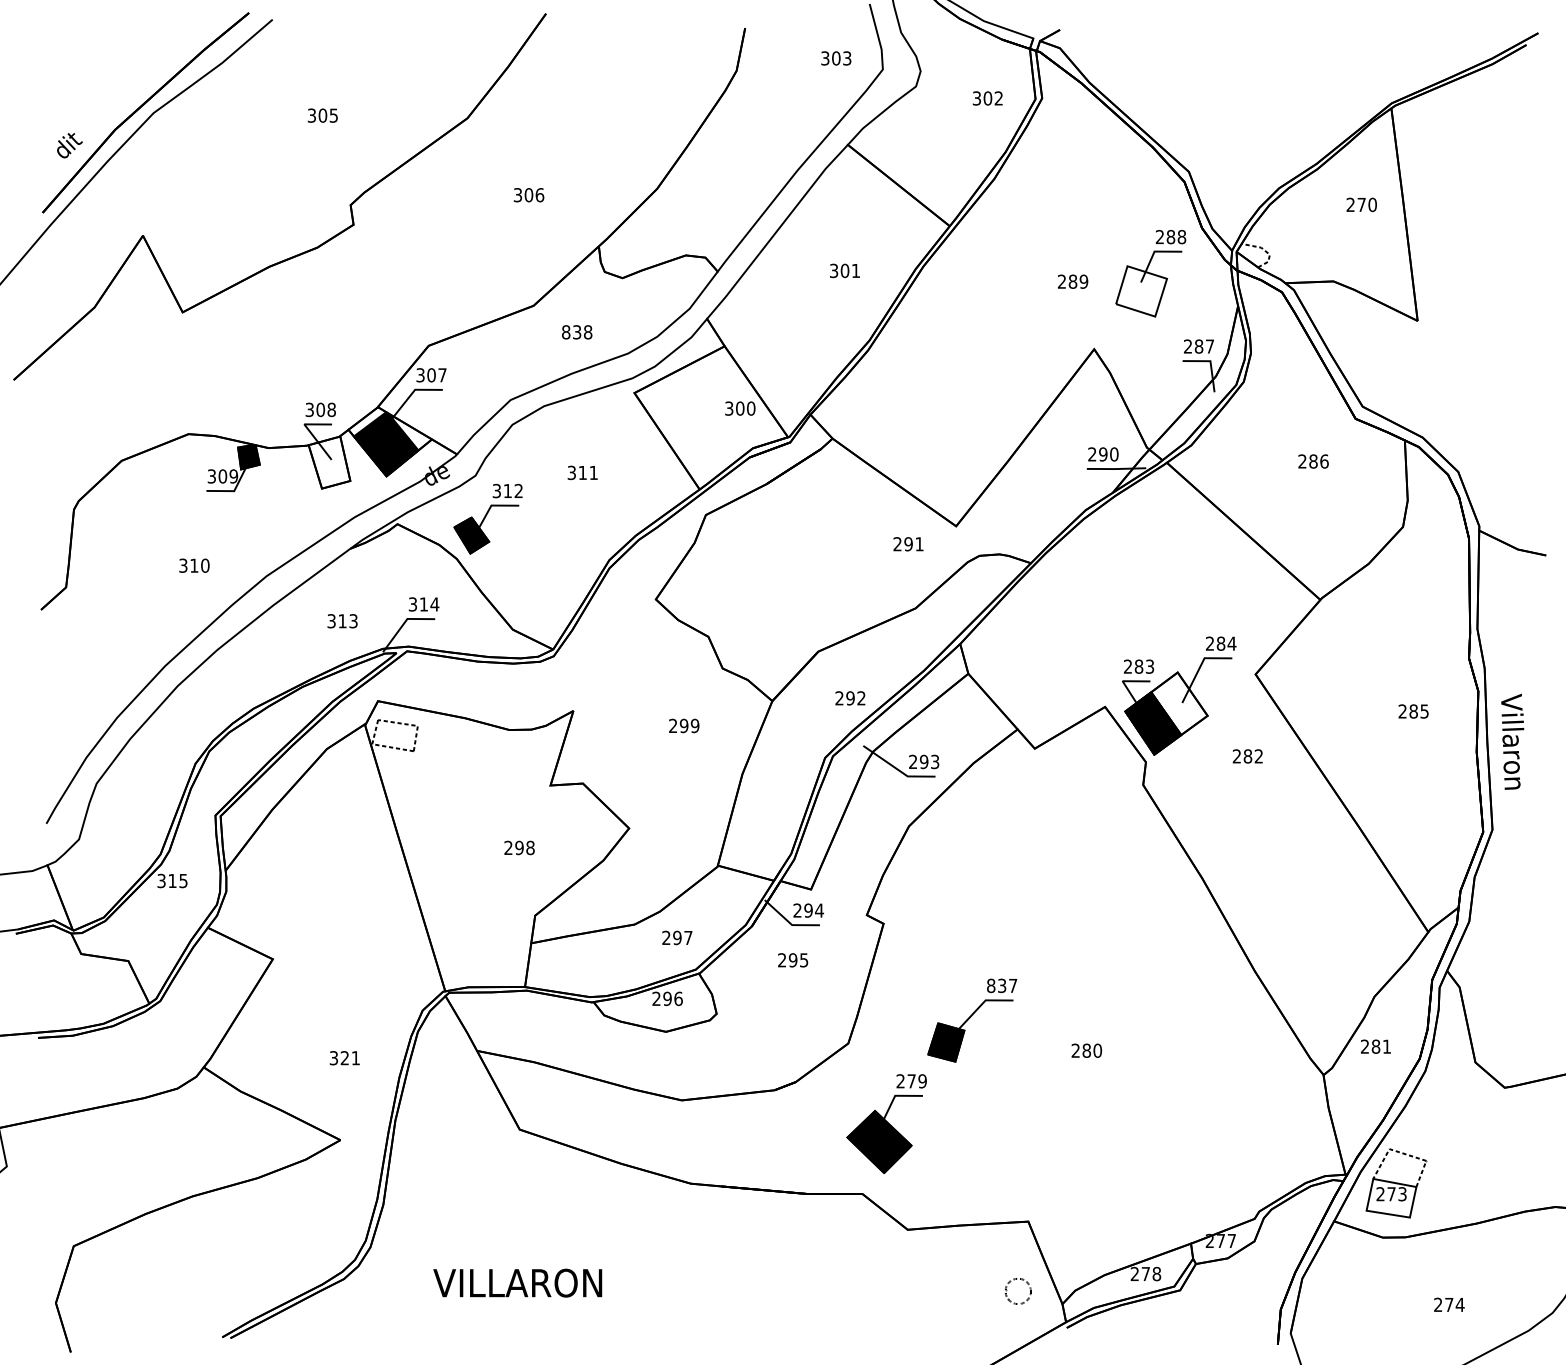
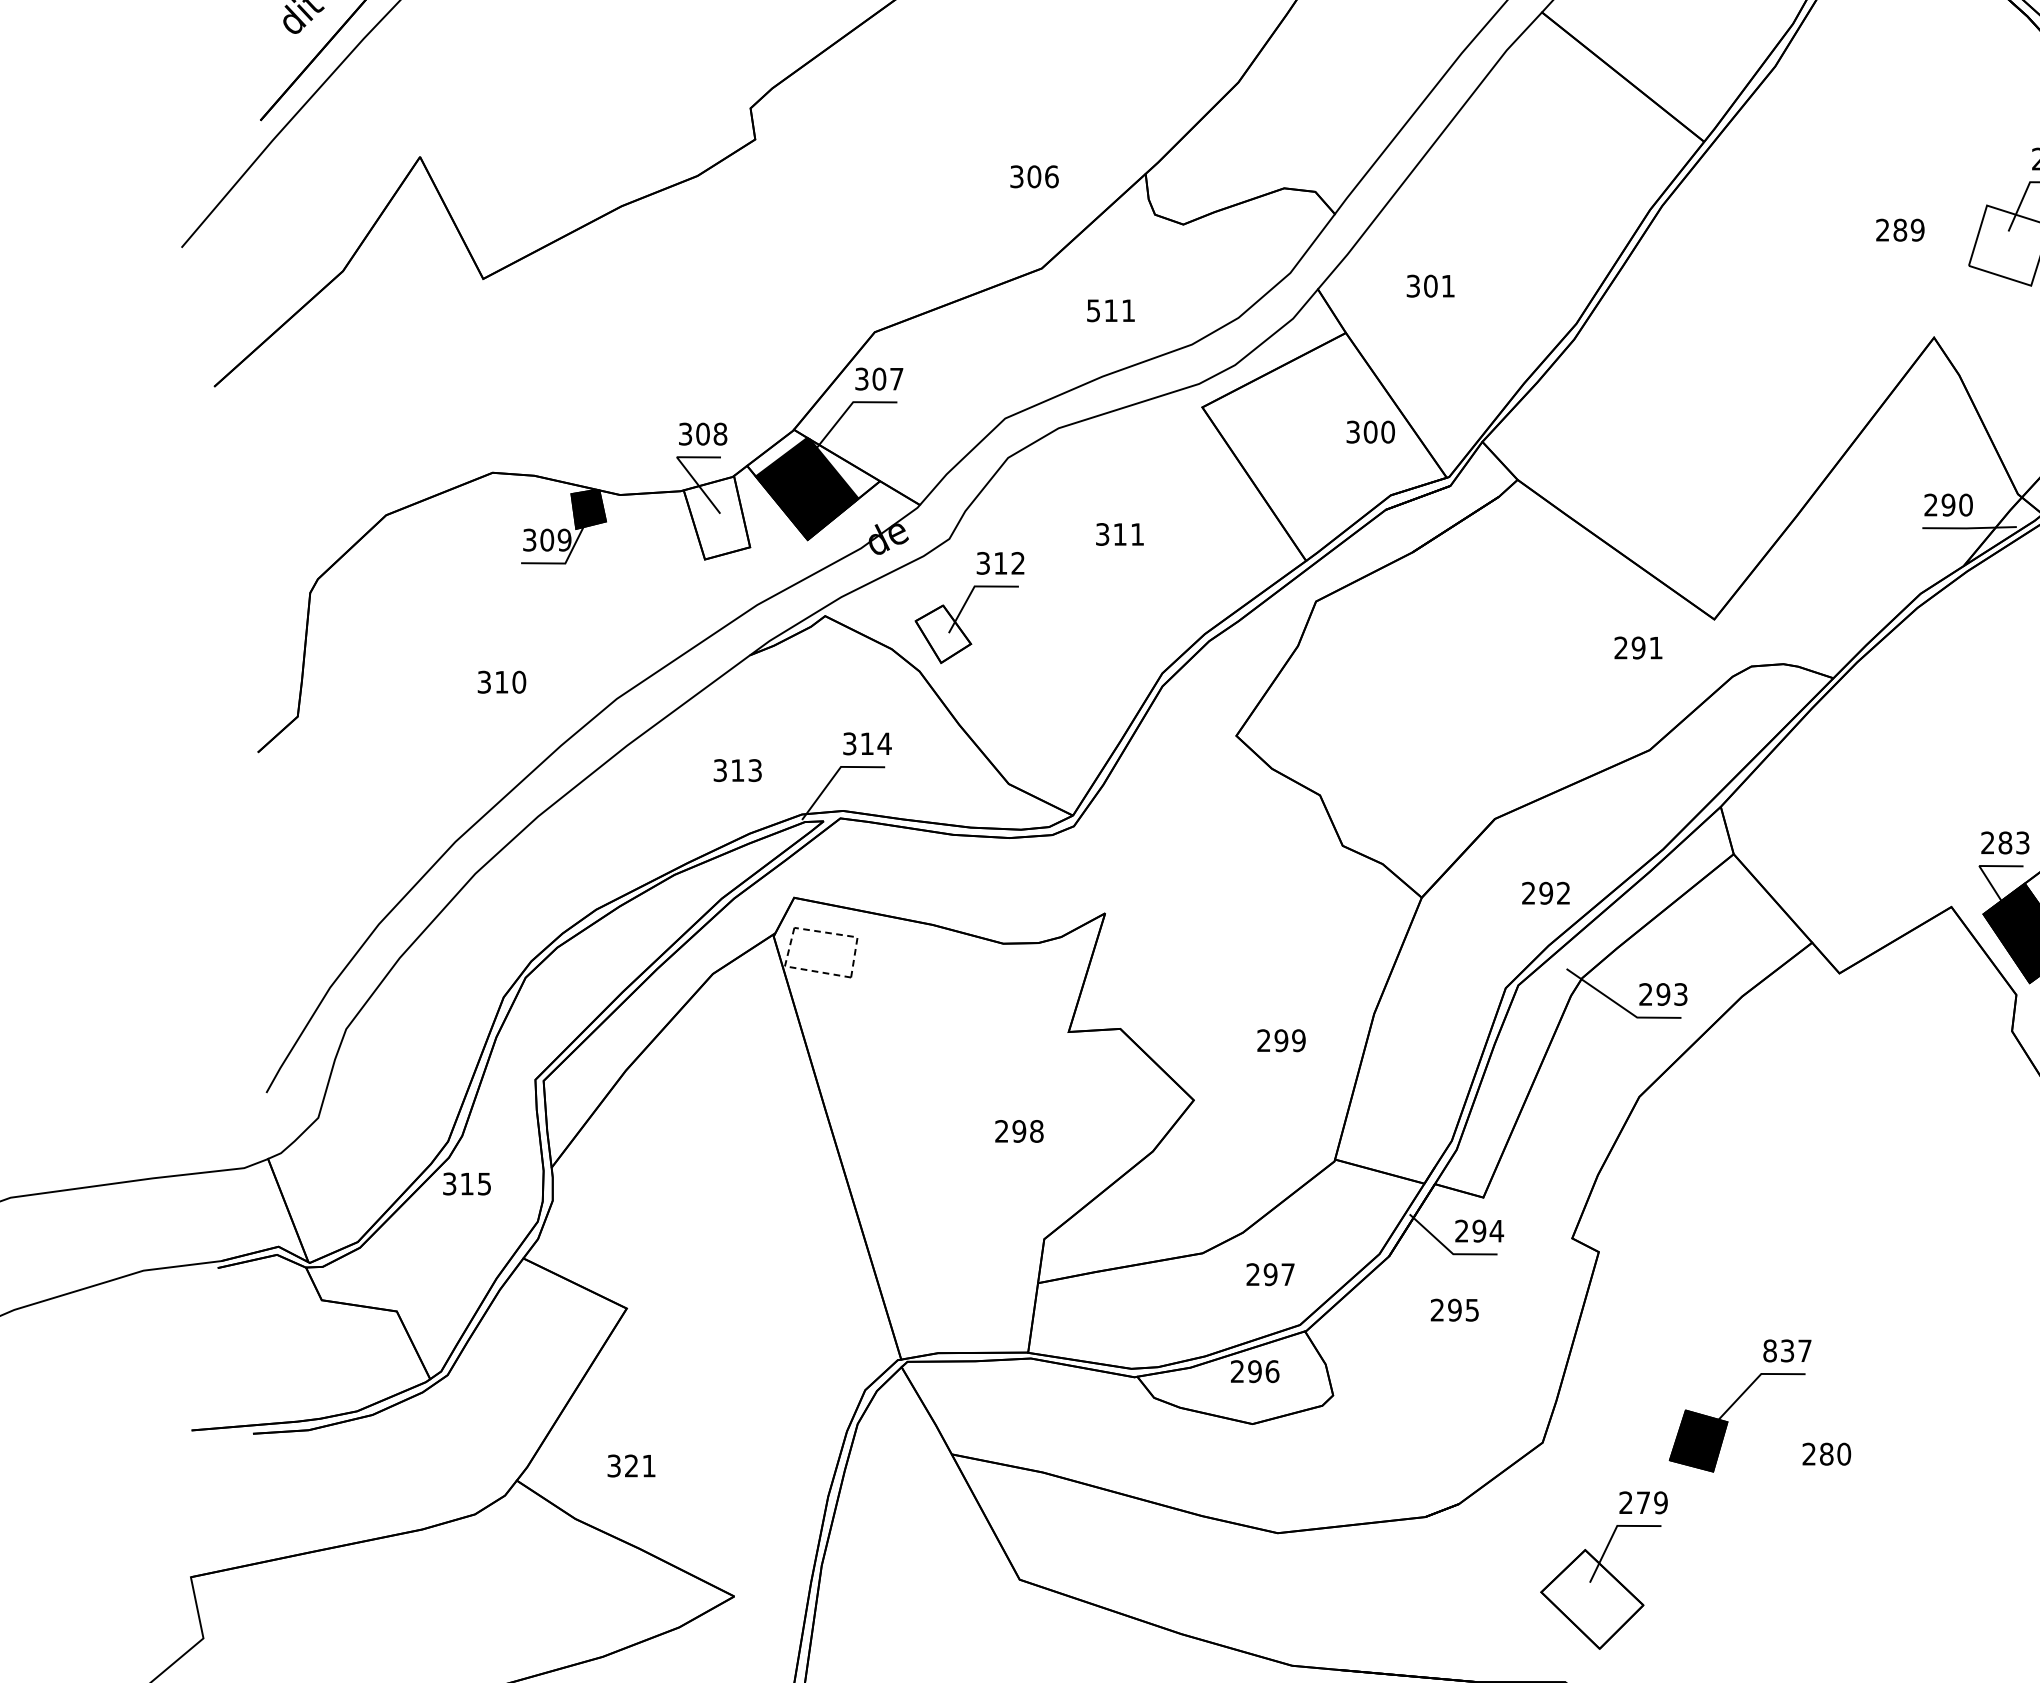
text: (528, 195) -> (1033, 177), moved
text: (844, 270) -> (1429, 285), moved
text: (577, 332) -> (1111, 311), 838 -> 511
fill: (471, 535) -> (942, 634), removed
text: (684, 725) -> (1281, 1039), moved
text: (1086, 1050) -> (1826, 1453), moved
text: (344, 1058) -> (630, 1466), moved
fill: (879, 1142) -> (1592, 1600), removed

